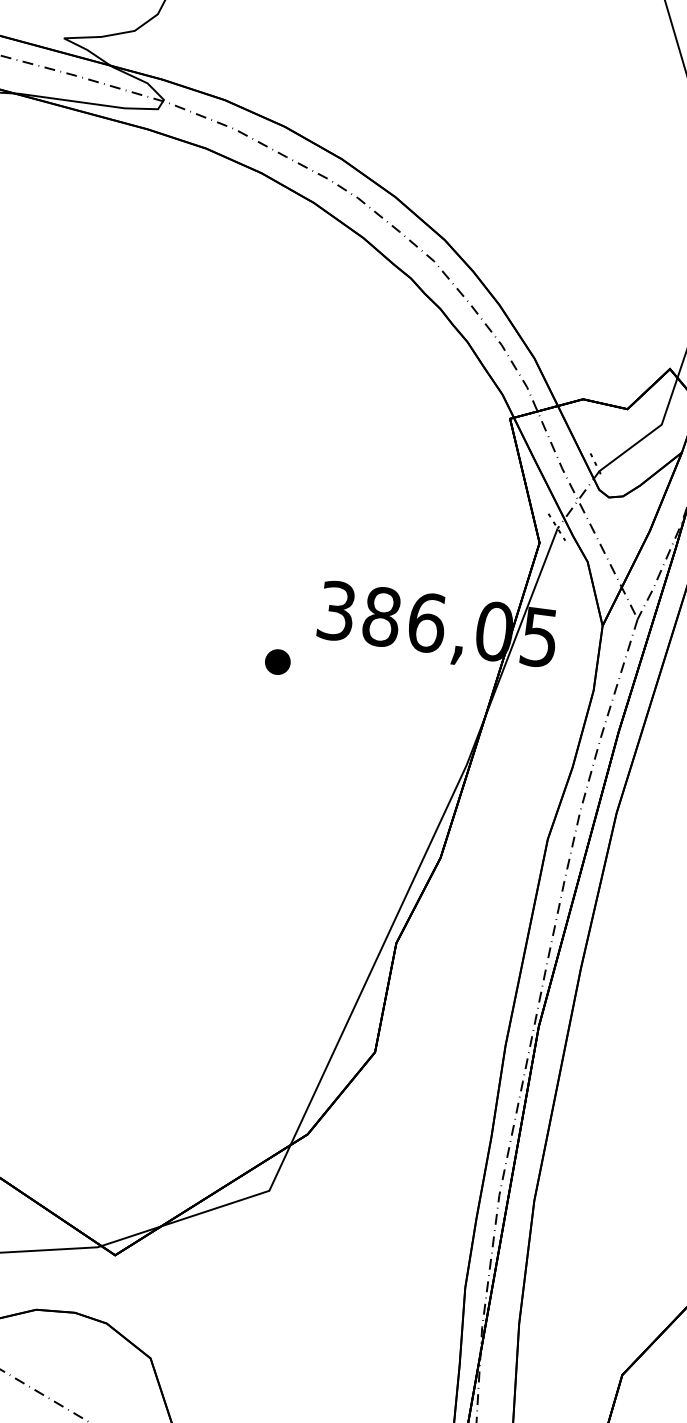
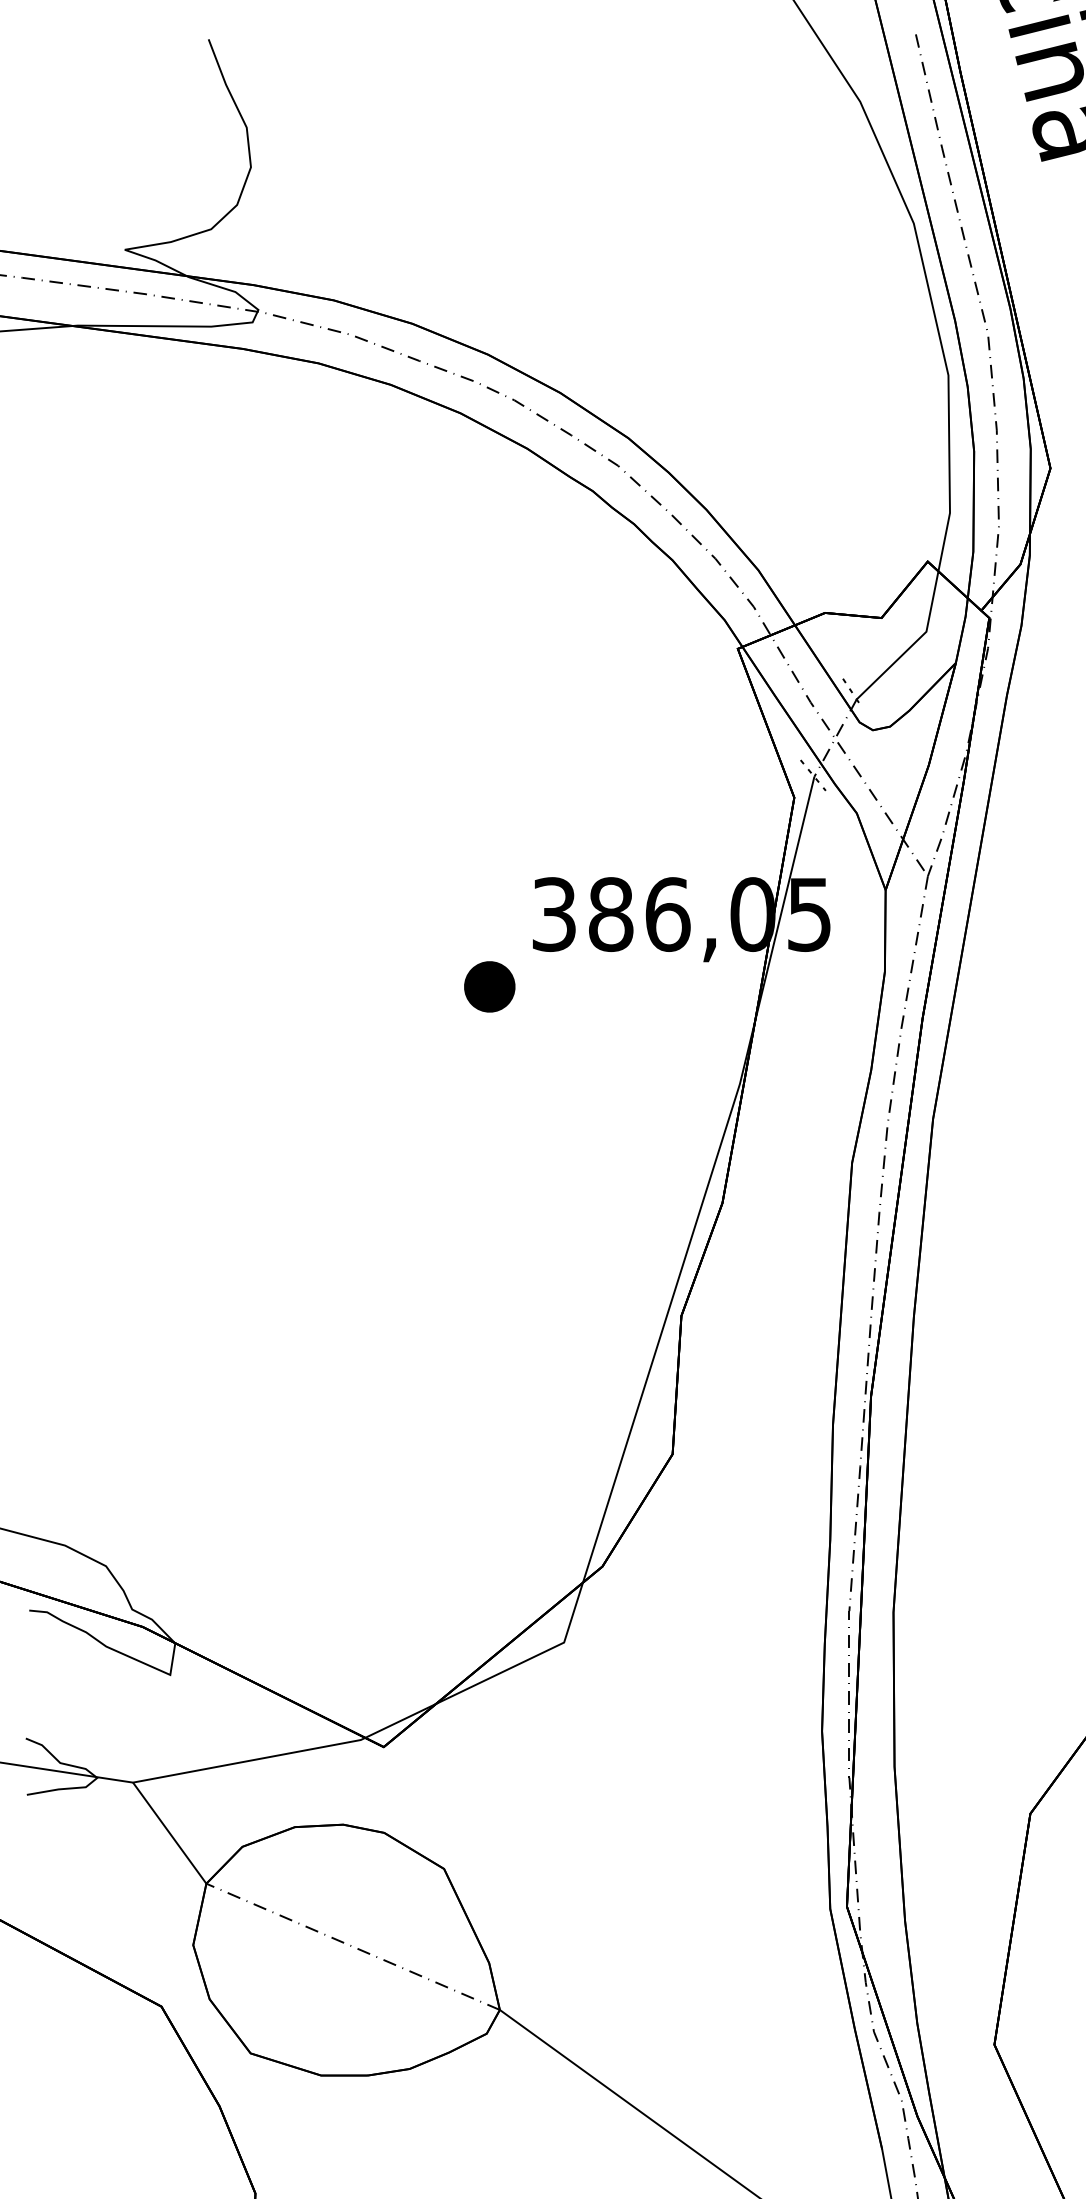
part: (277, 662) -> (489, 987), size x1.6

